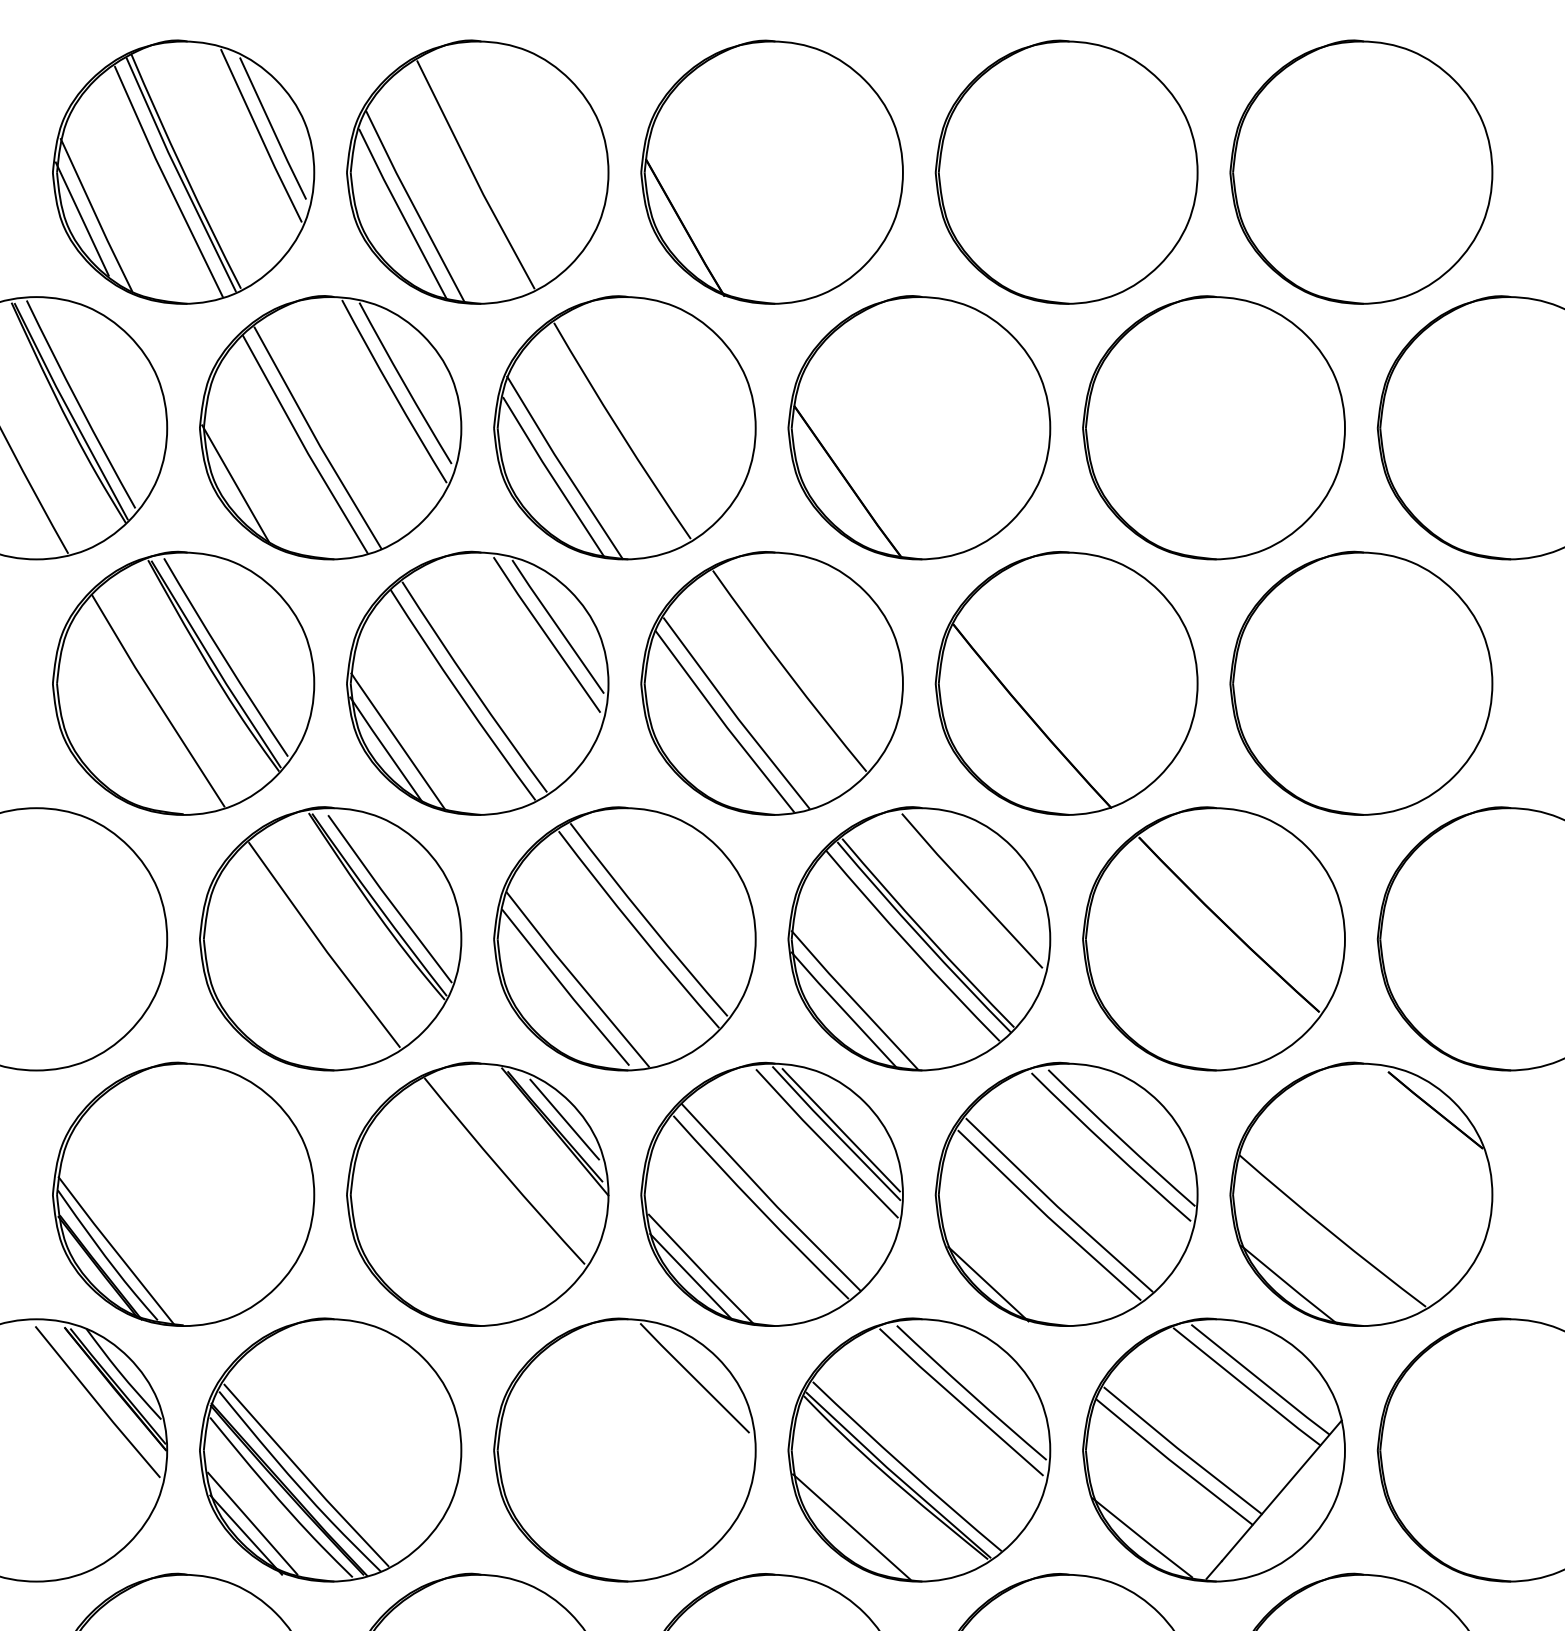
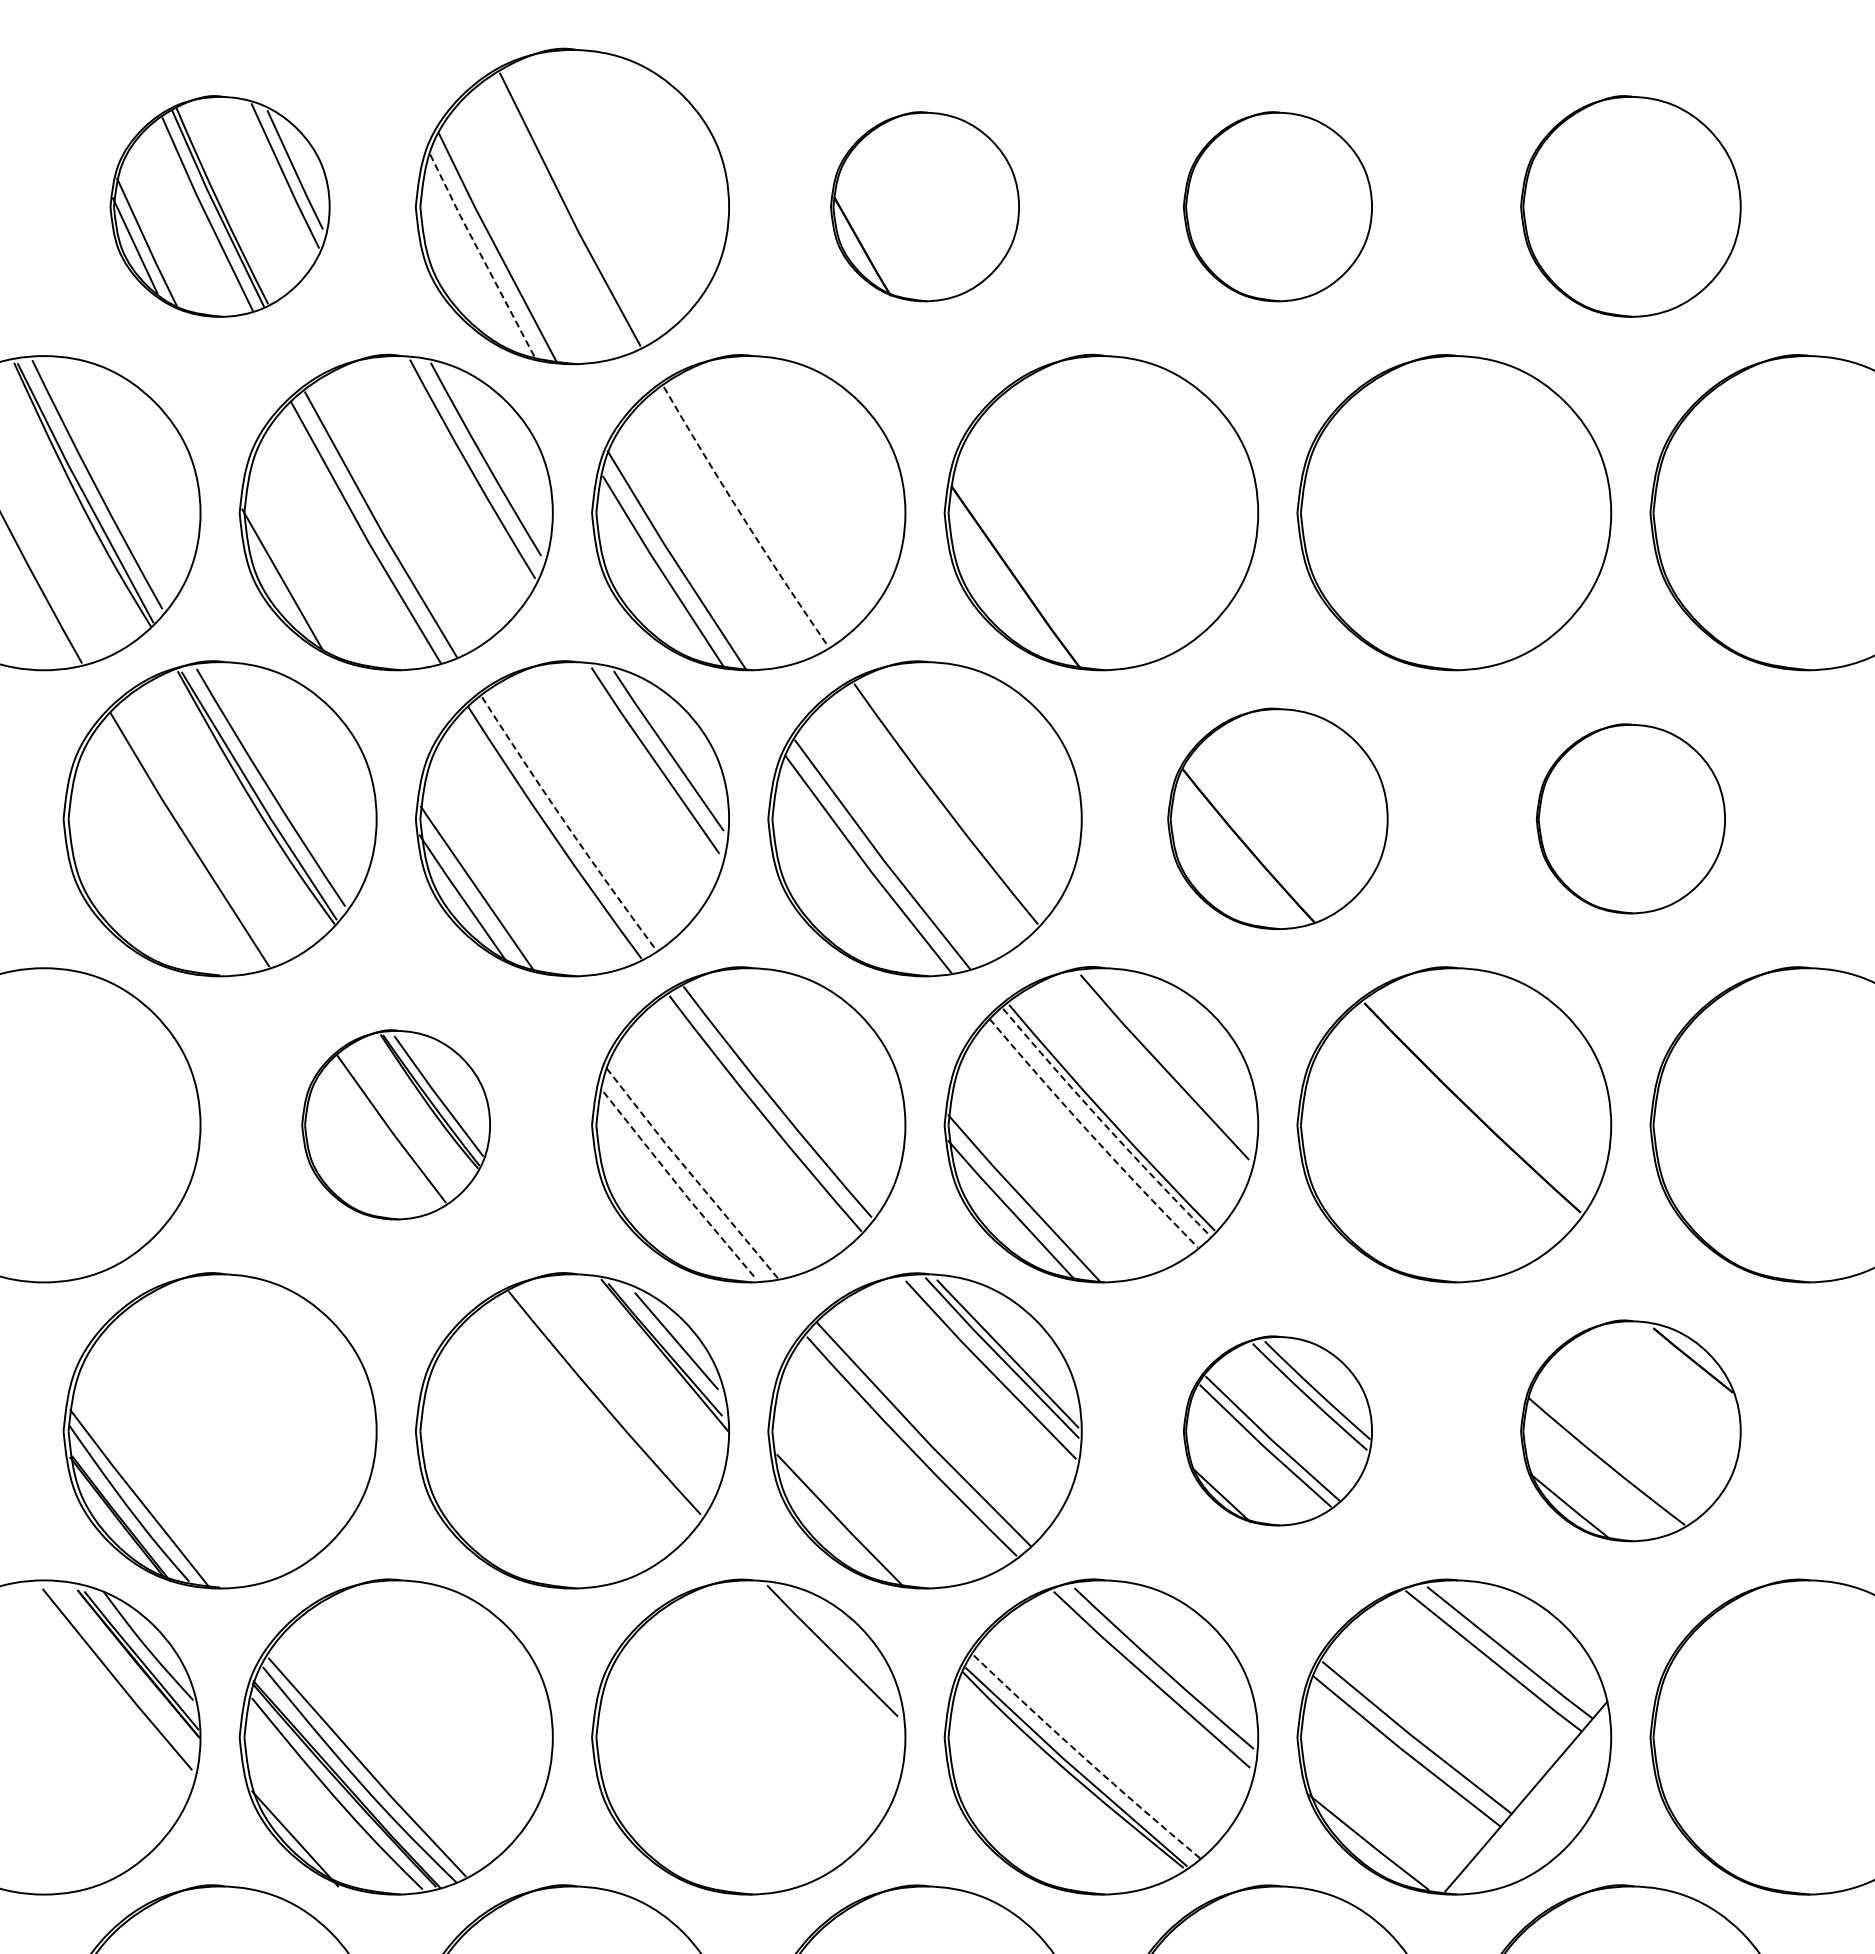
part: (183, 172) -> (219, 206), size x0.7
part: (771, 172) -> (924, 206), size x0.6
part: (1066, 172) -> (1277, 206), size x0.6
part: (1361, 172) -> (1630, 206), size x0.7
line: (401, 213) -> (481, 256), solid -> dashed
arc: (620, 432) -> (743, 518), solid -> dashed
part: (1066, 683) -> (1277, 818), size x0.7
part: (1361, 683) -> (1630, 818), size x0.6
arc: (472, 688) -> (566, 824), solid -> dashed
part: (329, 938) -> (395, 1124), size x0.6
arc: (922, 938) -> (1105, 1124), solid -> dashed
arc: (911, 947) -> (1091, 1135), solid -> dashed
line: (576, 979) -> (690, 1173), solid -> dashed
line: (565, 988) -> (677, 1184), solid -> dashed
part: (1066, 1194) -> (1277, 1430), size x0.6
part: (1361, 1194) -> (1630, 1430), size x0.7
line: (691, 1276) -> (828, 1529), removed
arc: (906, 1467) -> (1085, 1758), solid -> dashed
line: (252, 1523) -> (302, 1825), removed
line: (851, 1527) -> (1020, 1829), removed

